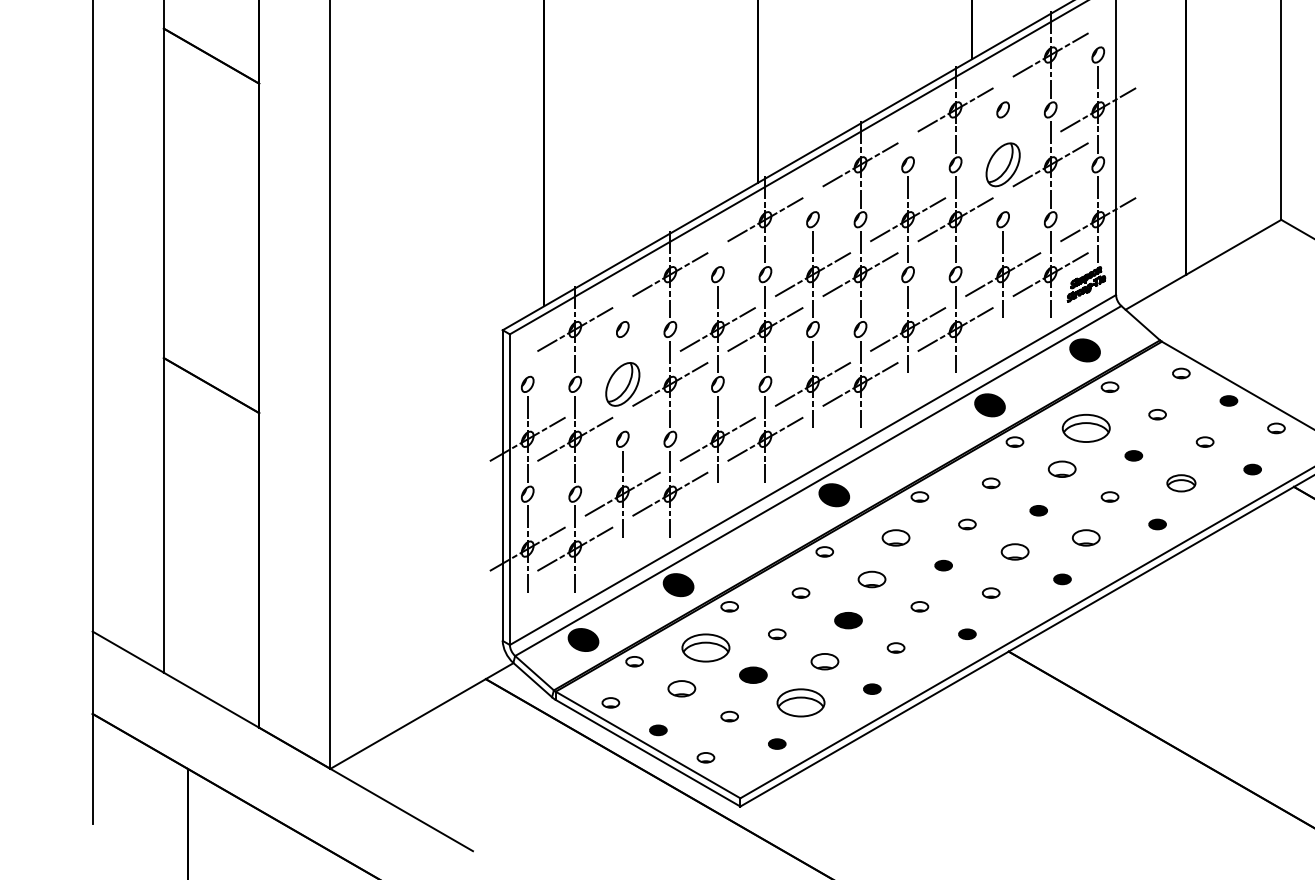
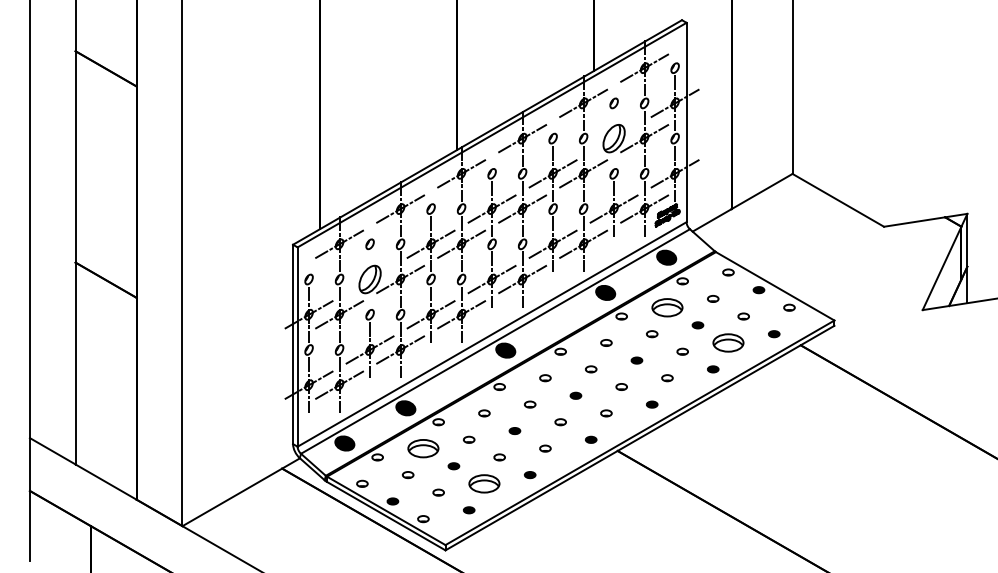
part: (1062, 470) -> (652, 334), size x0.62
part: (1181, 482) -> (728, 342), size x1.67
part: (896, 538) -> (545, 378), size x0.62
part: (1086, 538) -> (667, 378), size x0.62
part: (1014, 551) -> (621, 386), size x0.62
part: (872, 579) -> (530, 404), size x0.62
part: (847, 619) -> (514, 430), size x0.62
part: (824, 661) -> (499, 457), size x0.62
part: (752, 675) -> (453, 466), size x0.62
part: (682, 689) -> (408, 475), size x0.62

